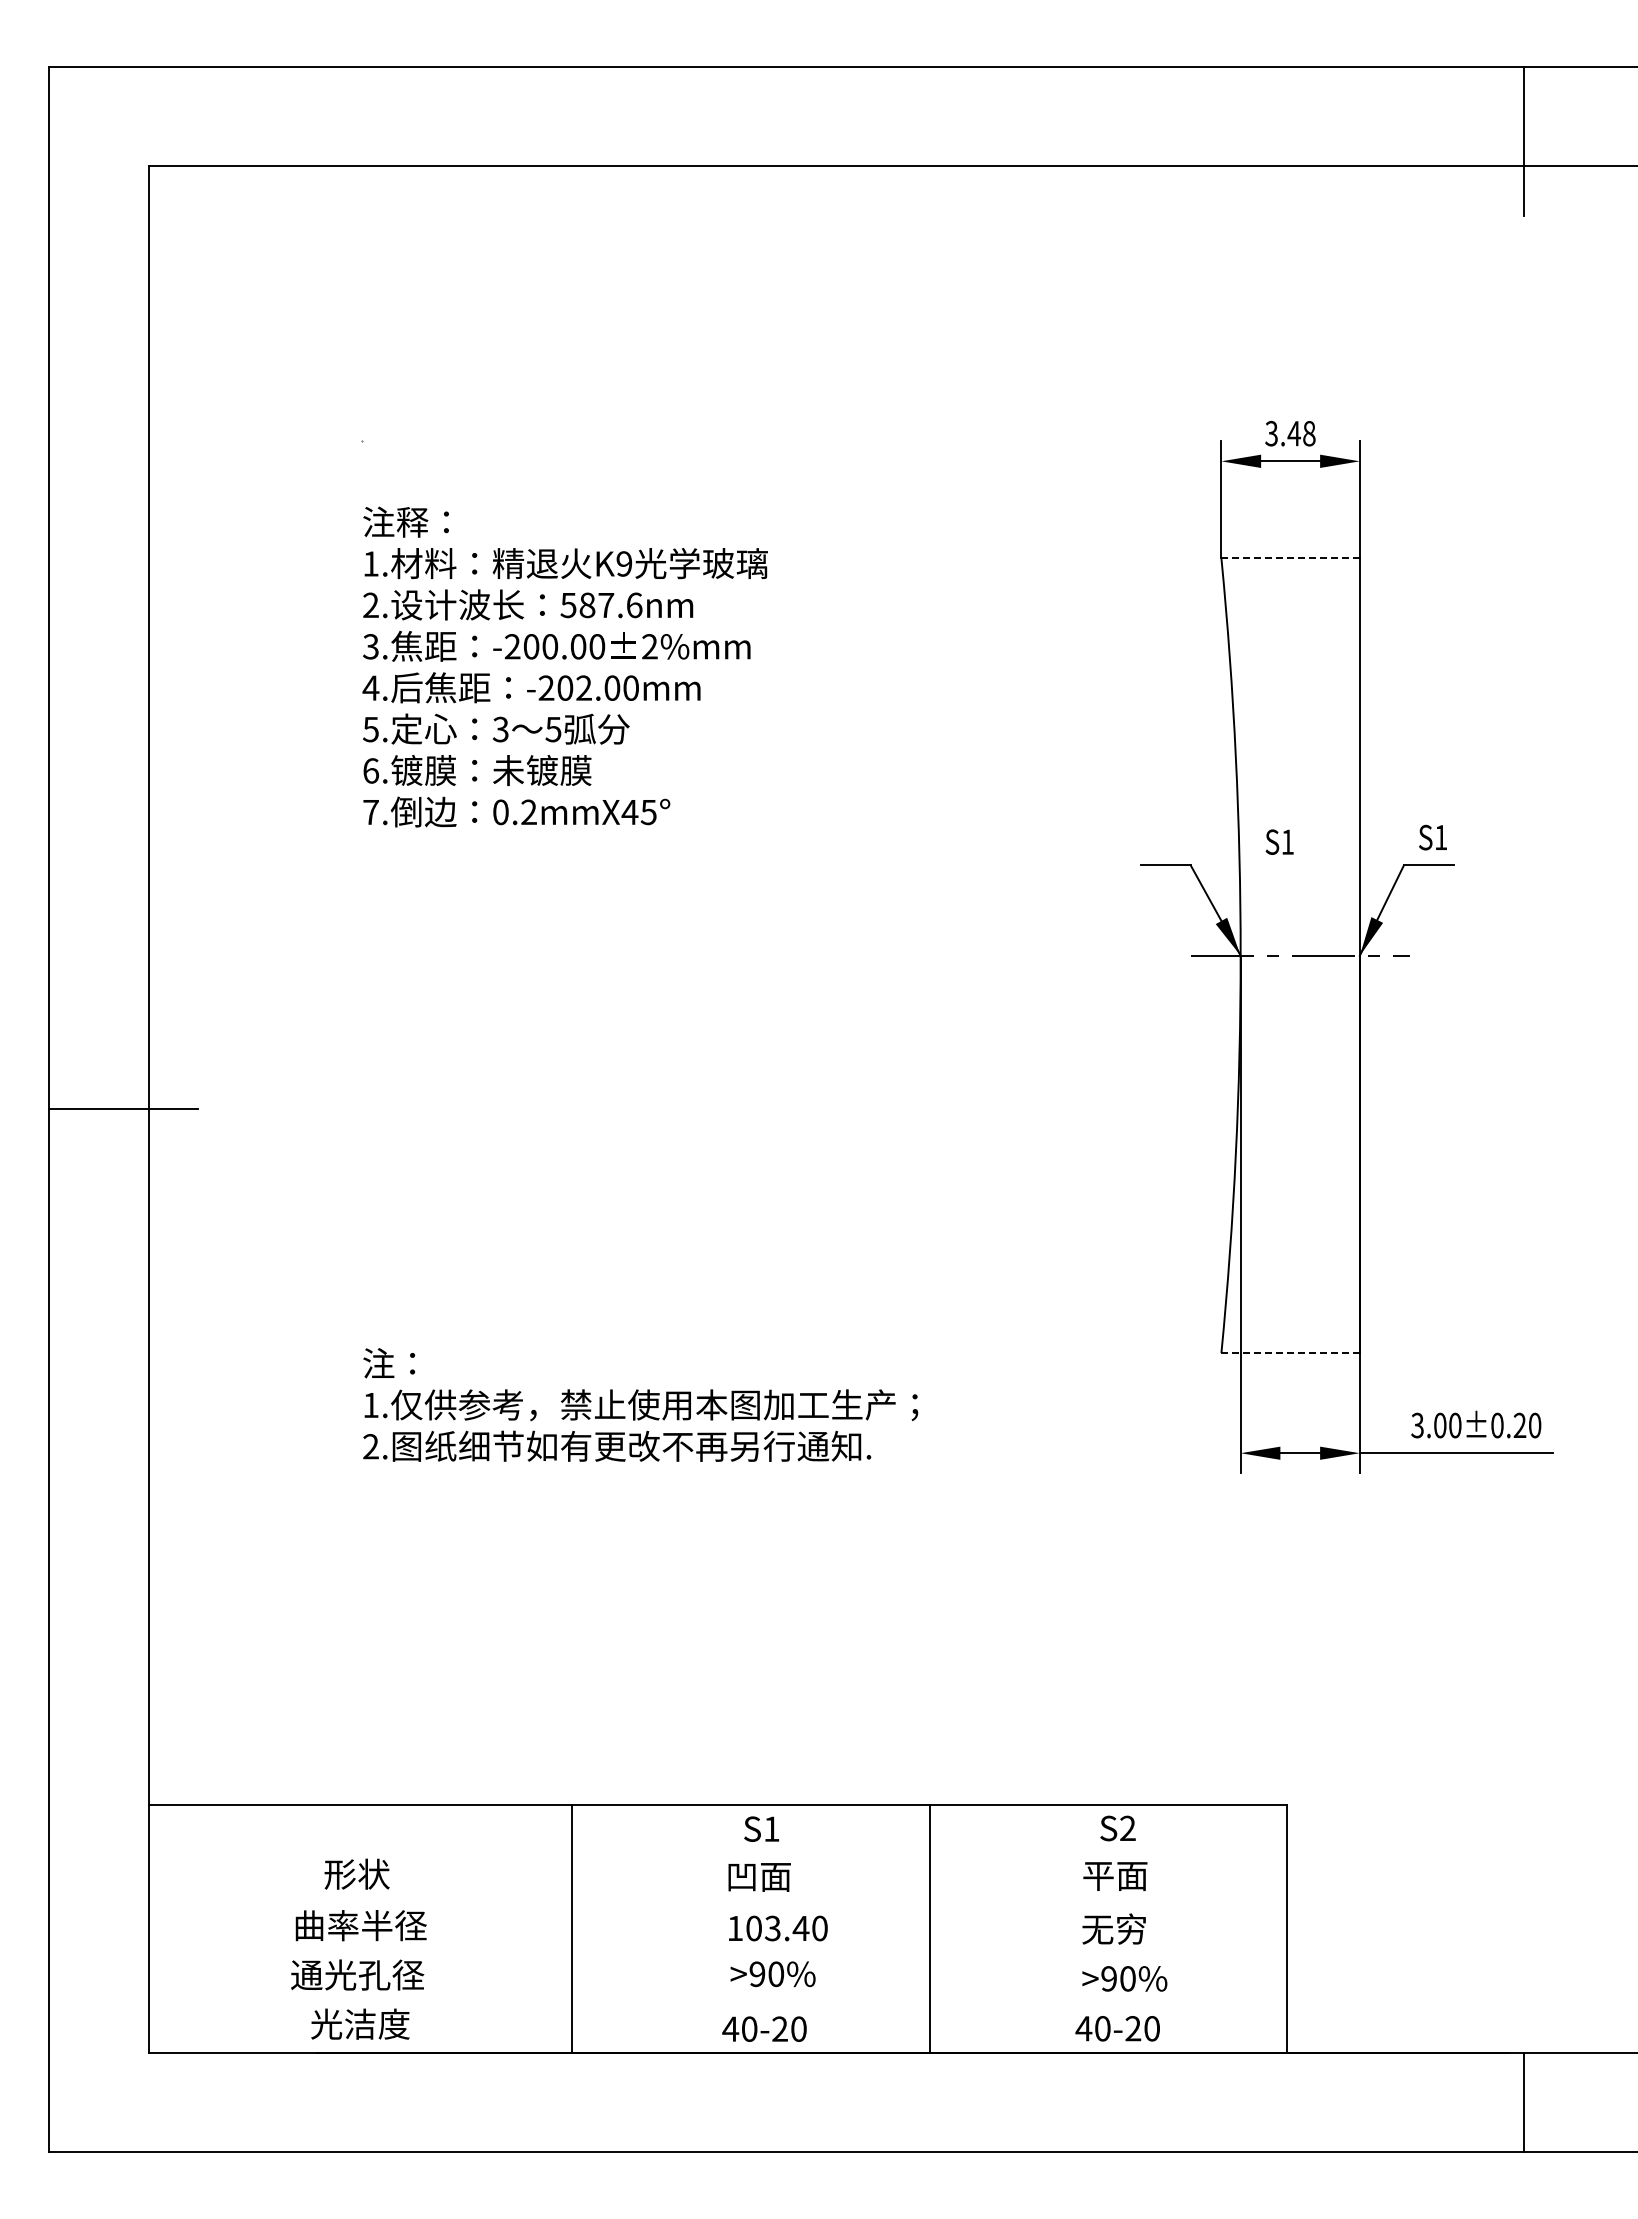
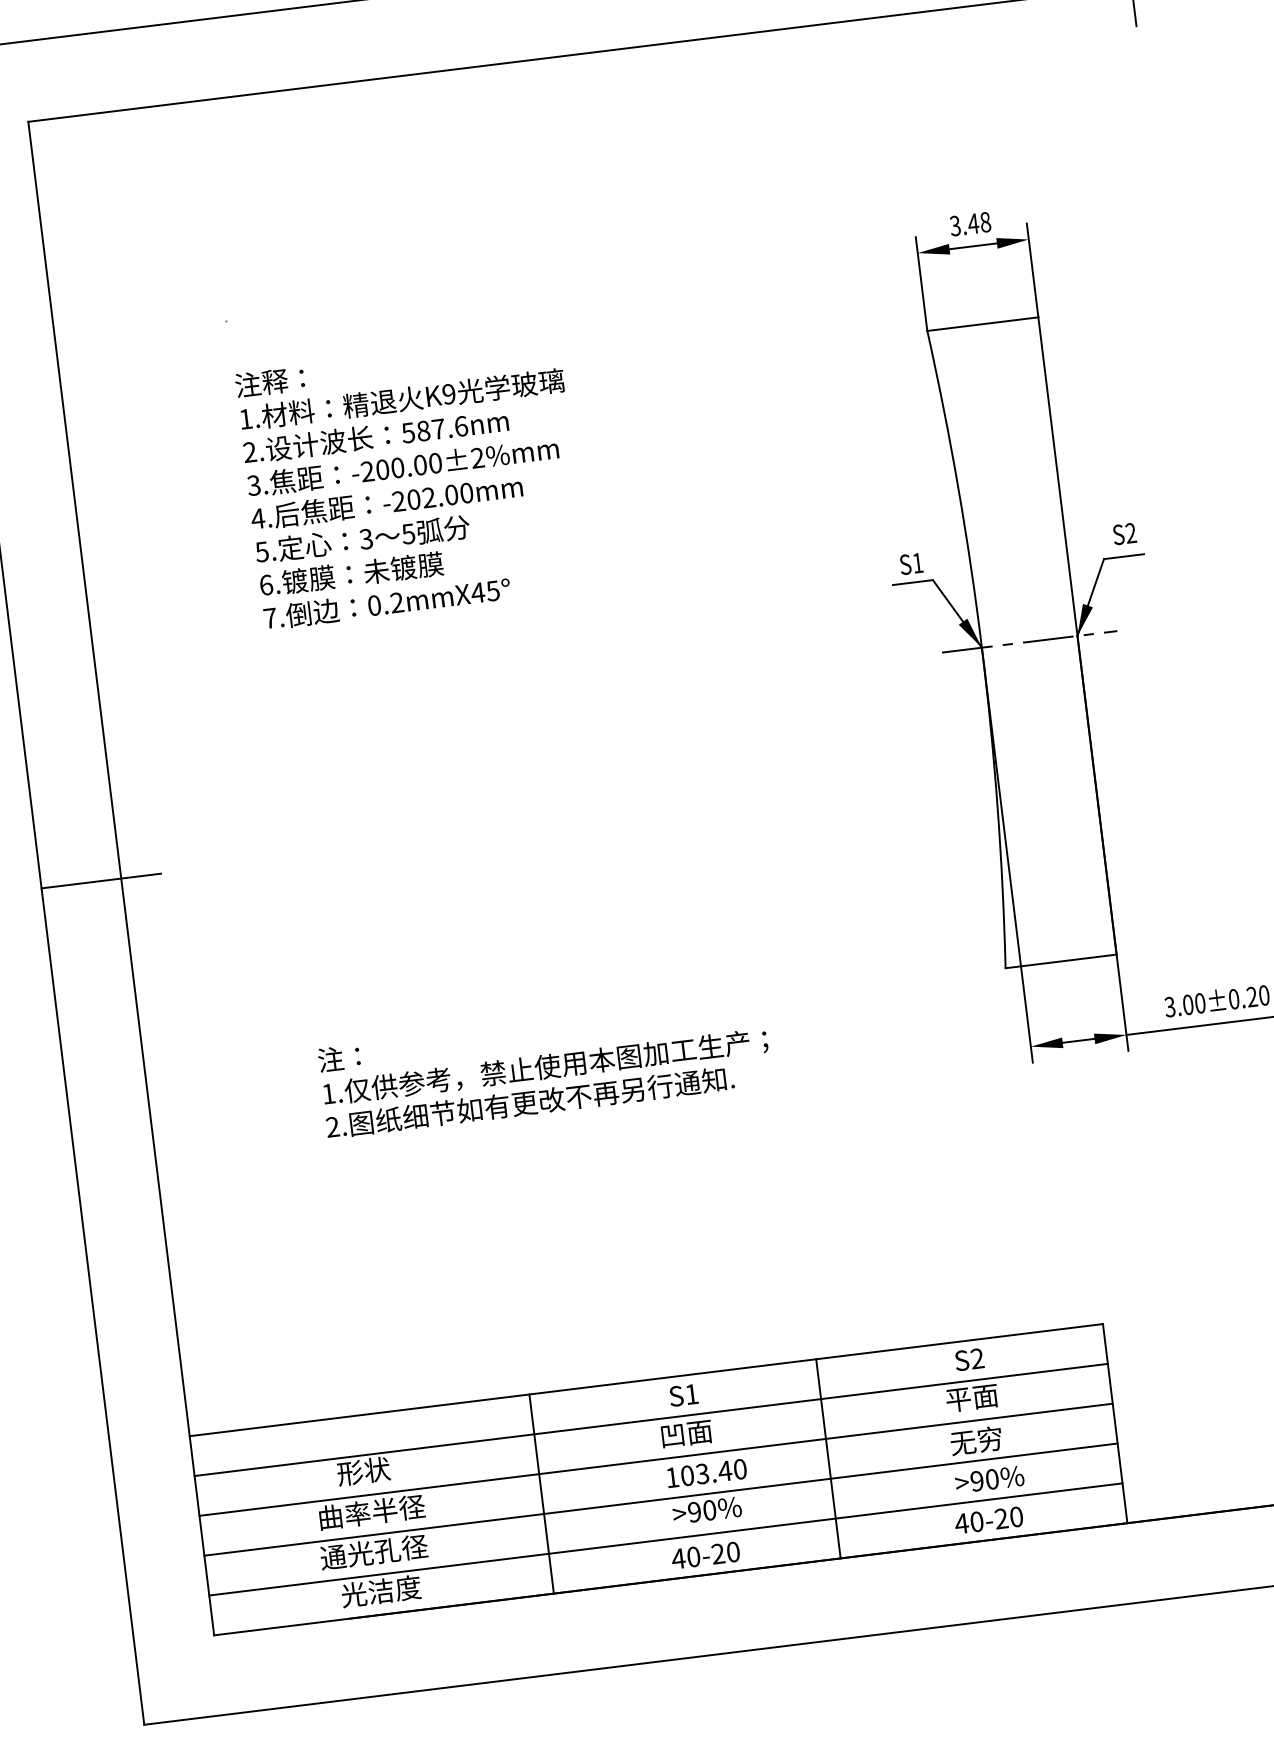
line: (1290, 558) -> (982, 324), dashed -> solid
text: (1440, 836) -> (1130, 532), S1 -> S2
text: (1279, 841) -> (911, 563), moved
line: (1291, 1353) -> (1061, 961), dashed -> solid
line: (717, 1854) -> (650, 1420), added
line: (717, 1904) -> (655, 1460), added
line: (717, 1953) -> (660, 1499), added
line: (717, 2003) -> (665, 1539), added

